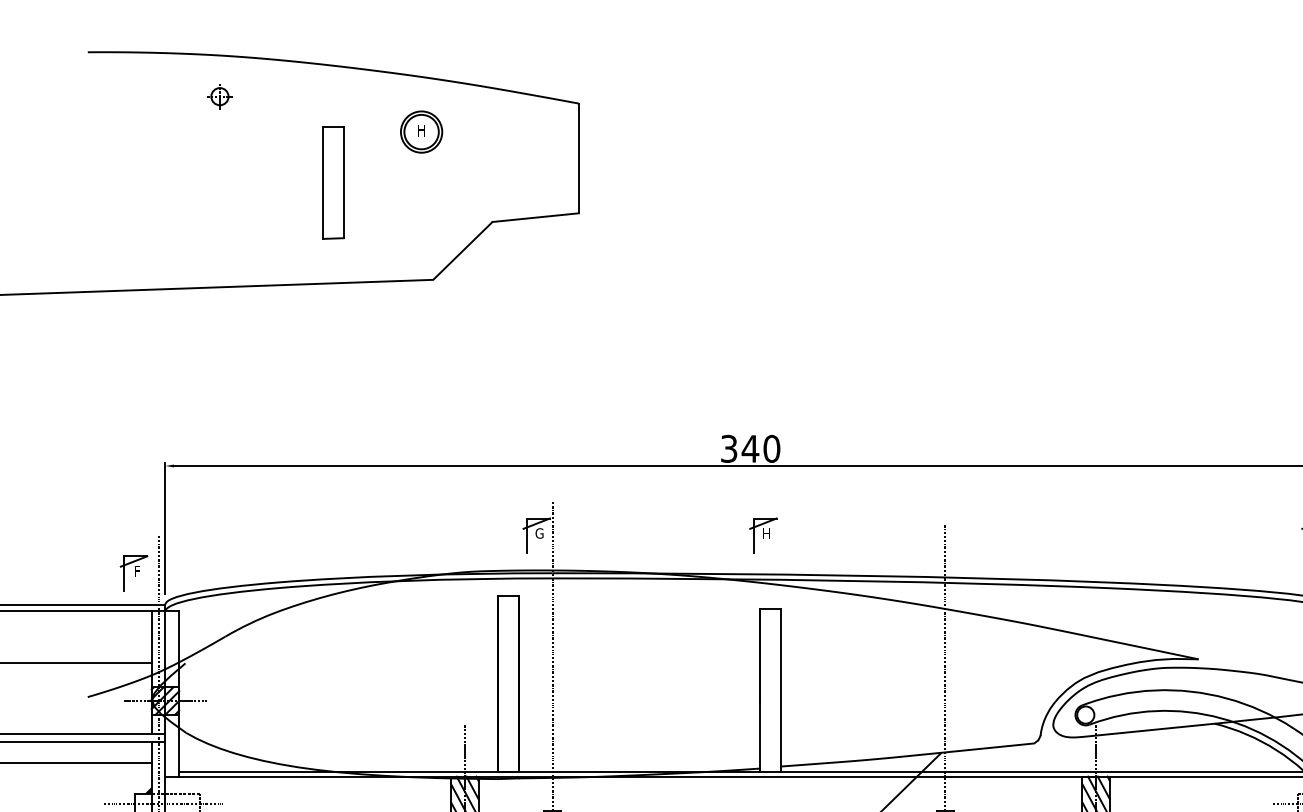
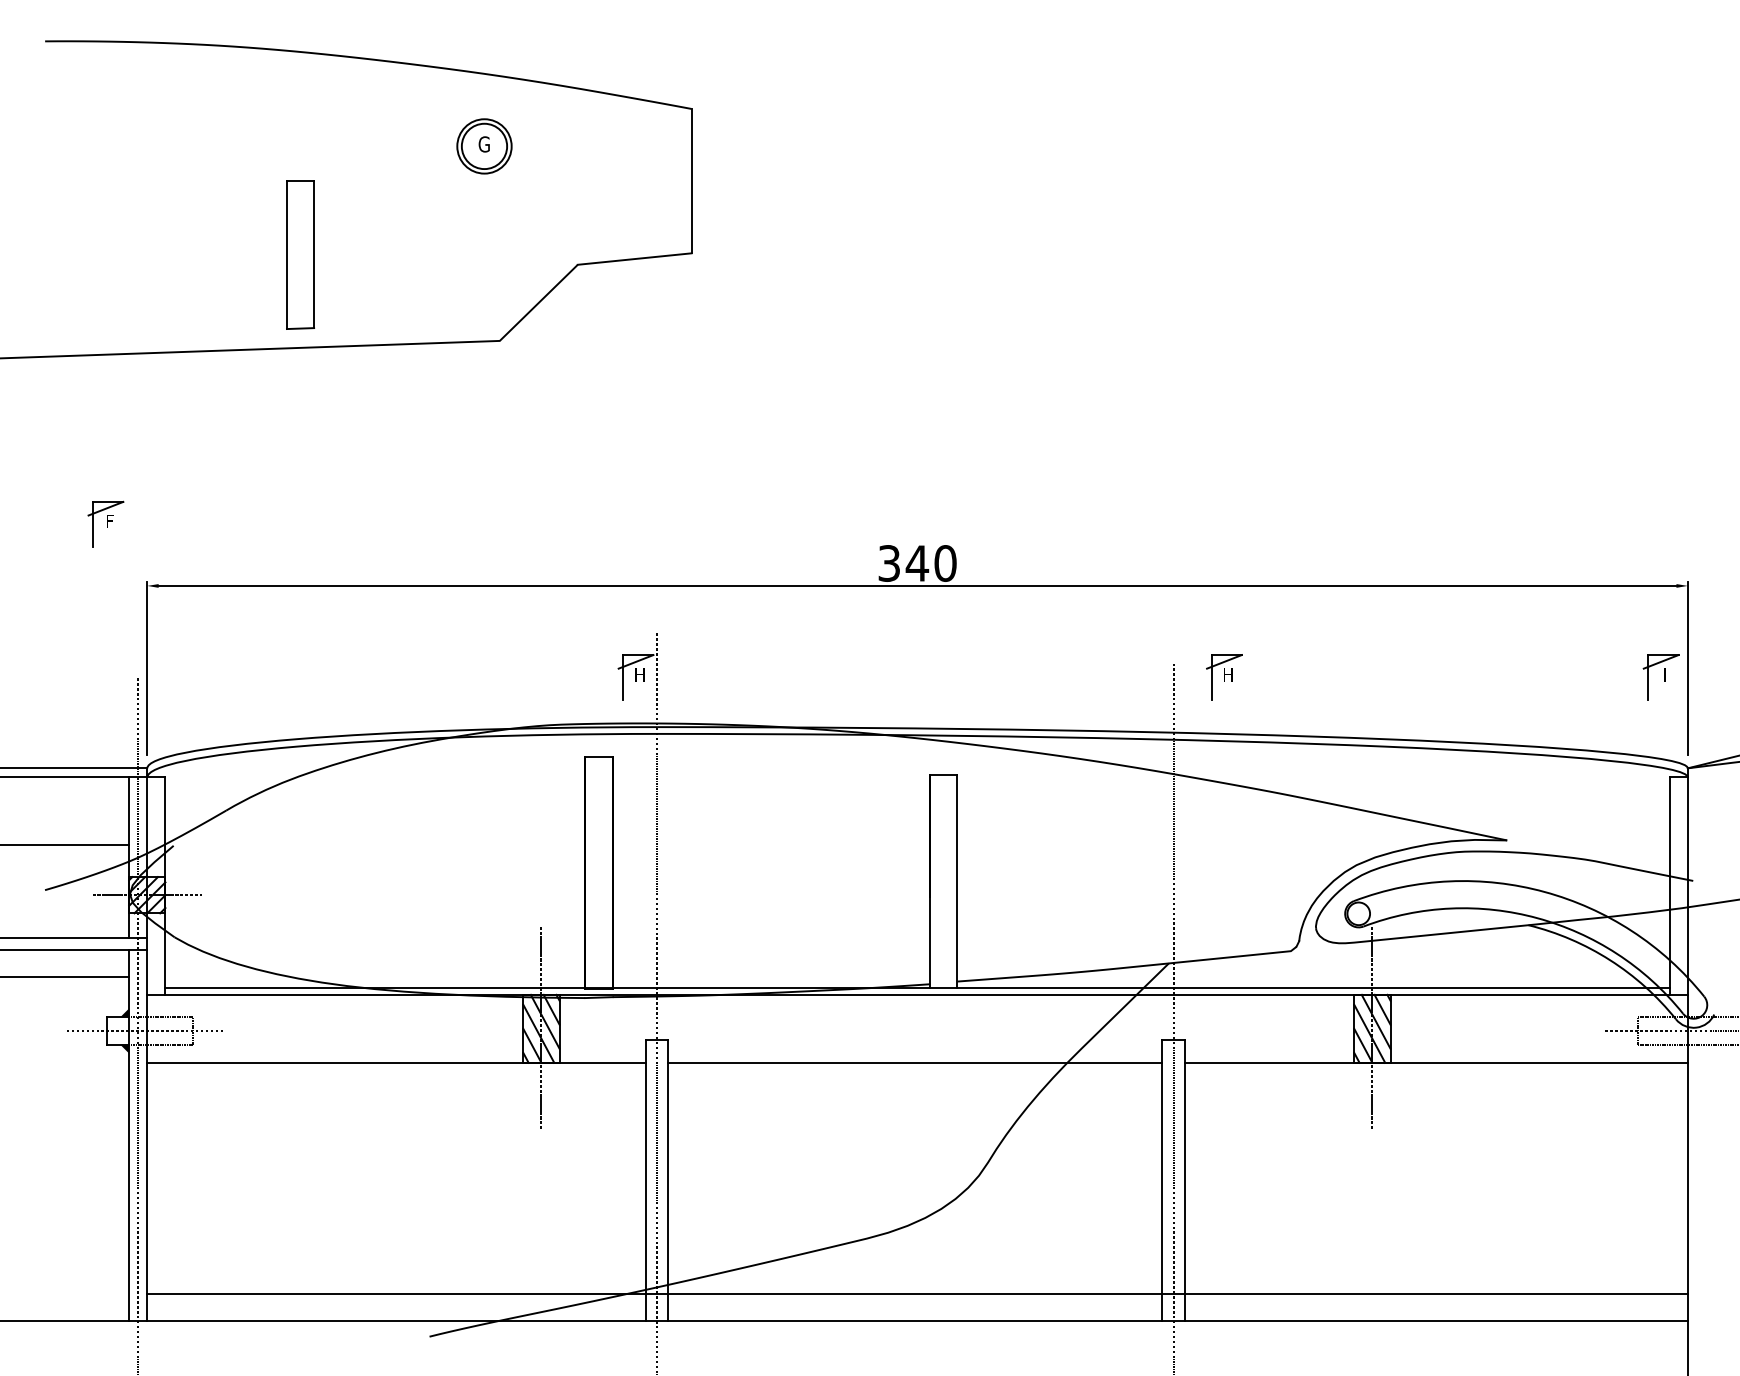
part: (219, 96) -> (218, 99), removed
text: (420, 130) -> (483, 144), H -> G
part: (333, 182) -> (300, 254), moved
text: (539, 533) -> (639, 674), G -> H
part: (763, 535) -> (1224, 677), moved
part: (133, 572) -> (105, 523), moved

